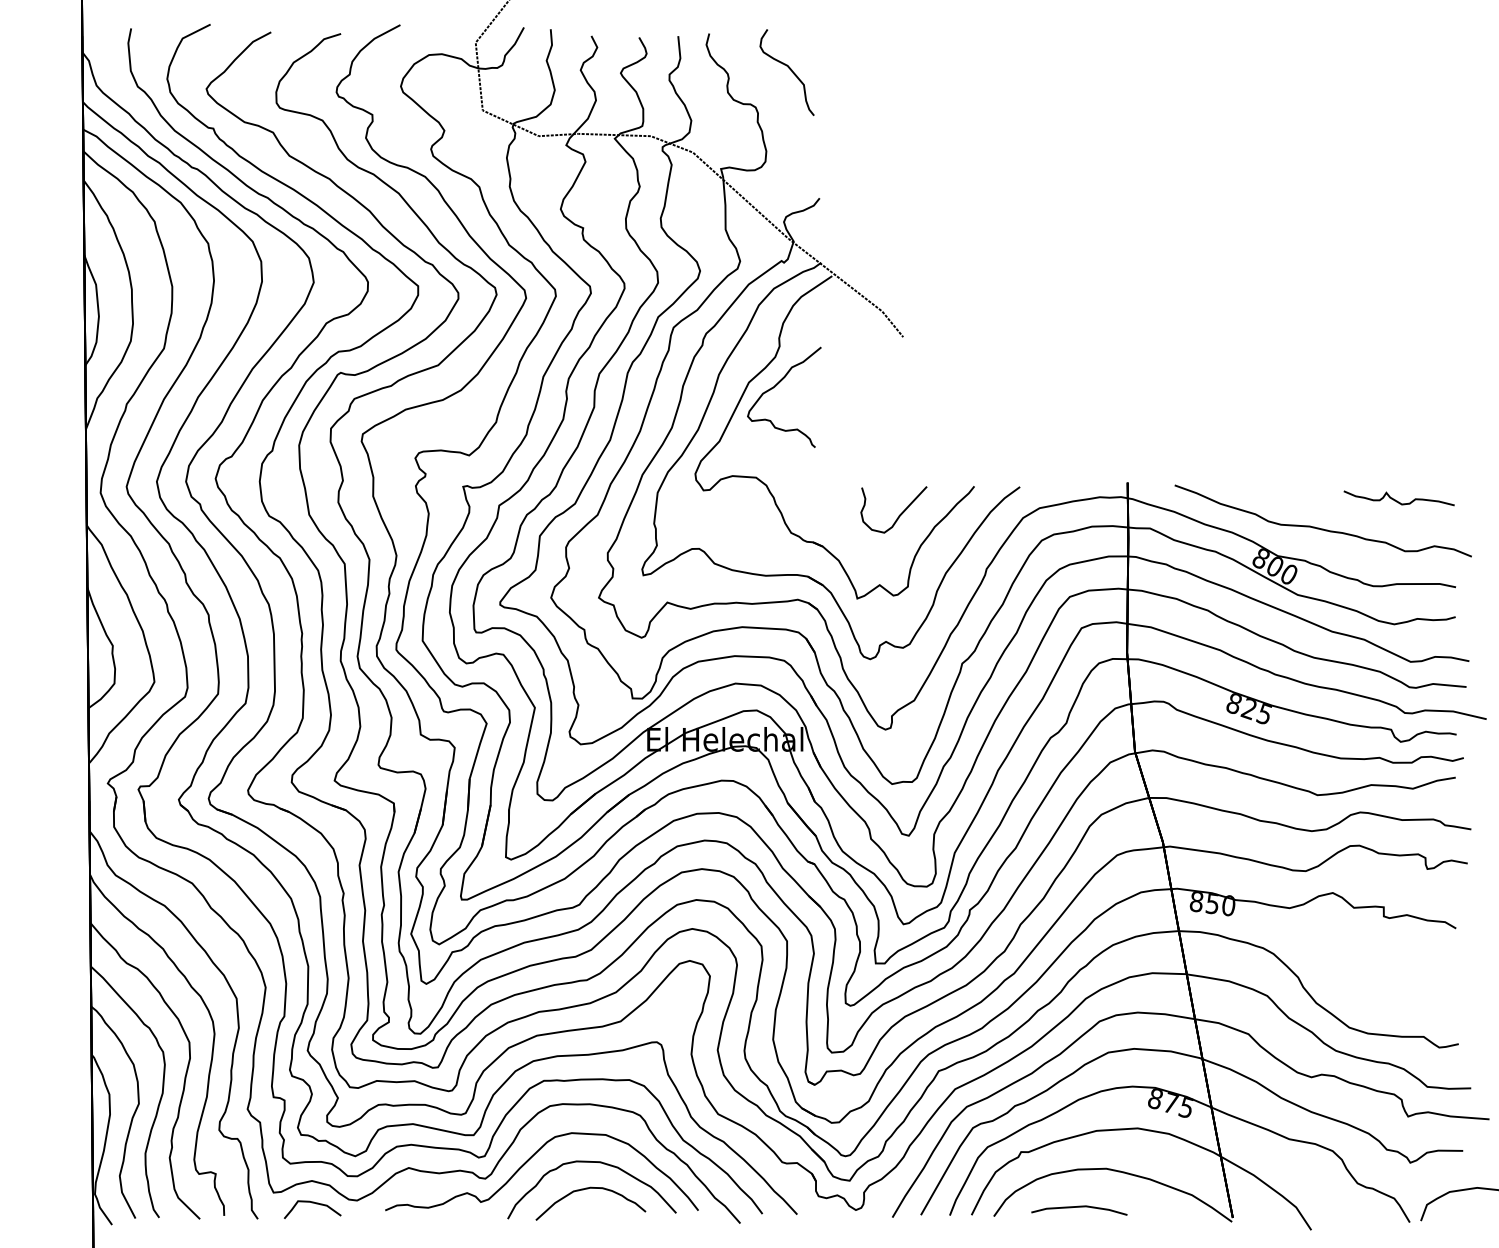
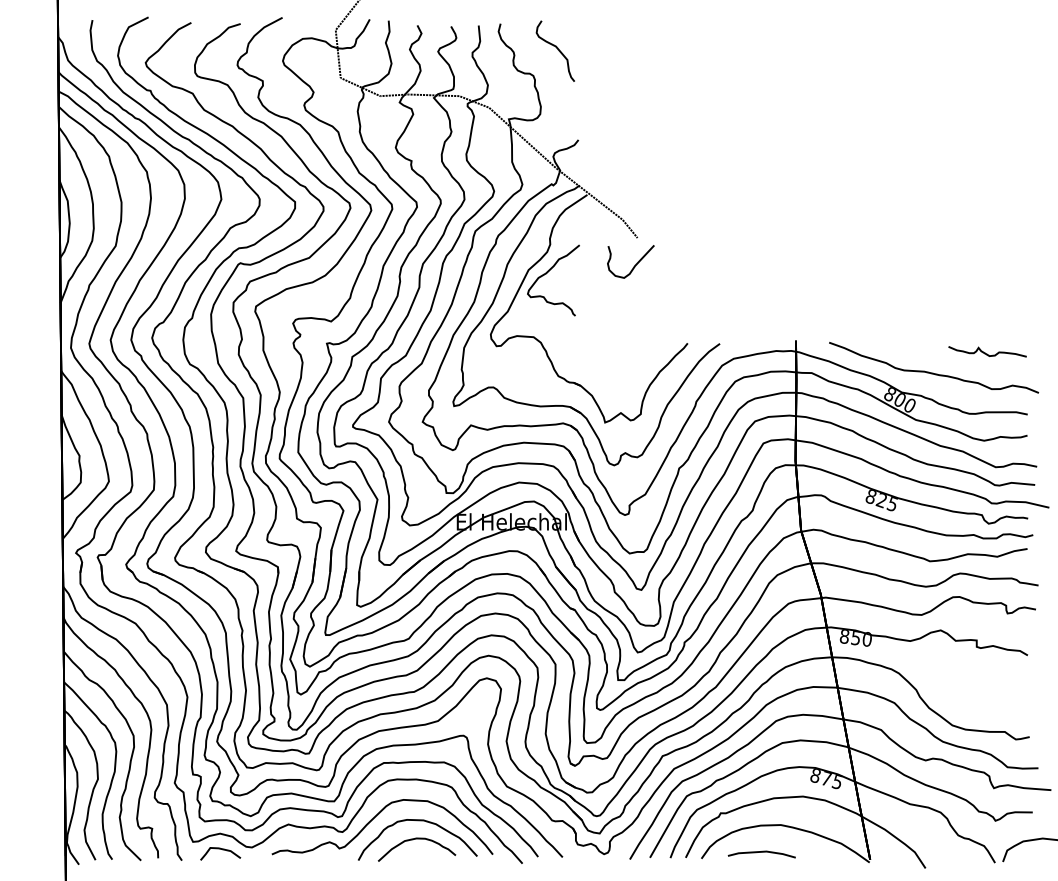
part: (899, 514) -> (634, 265), moved

